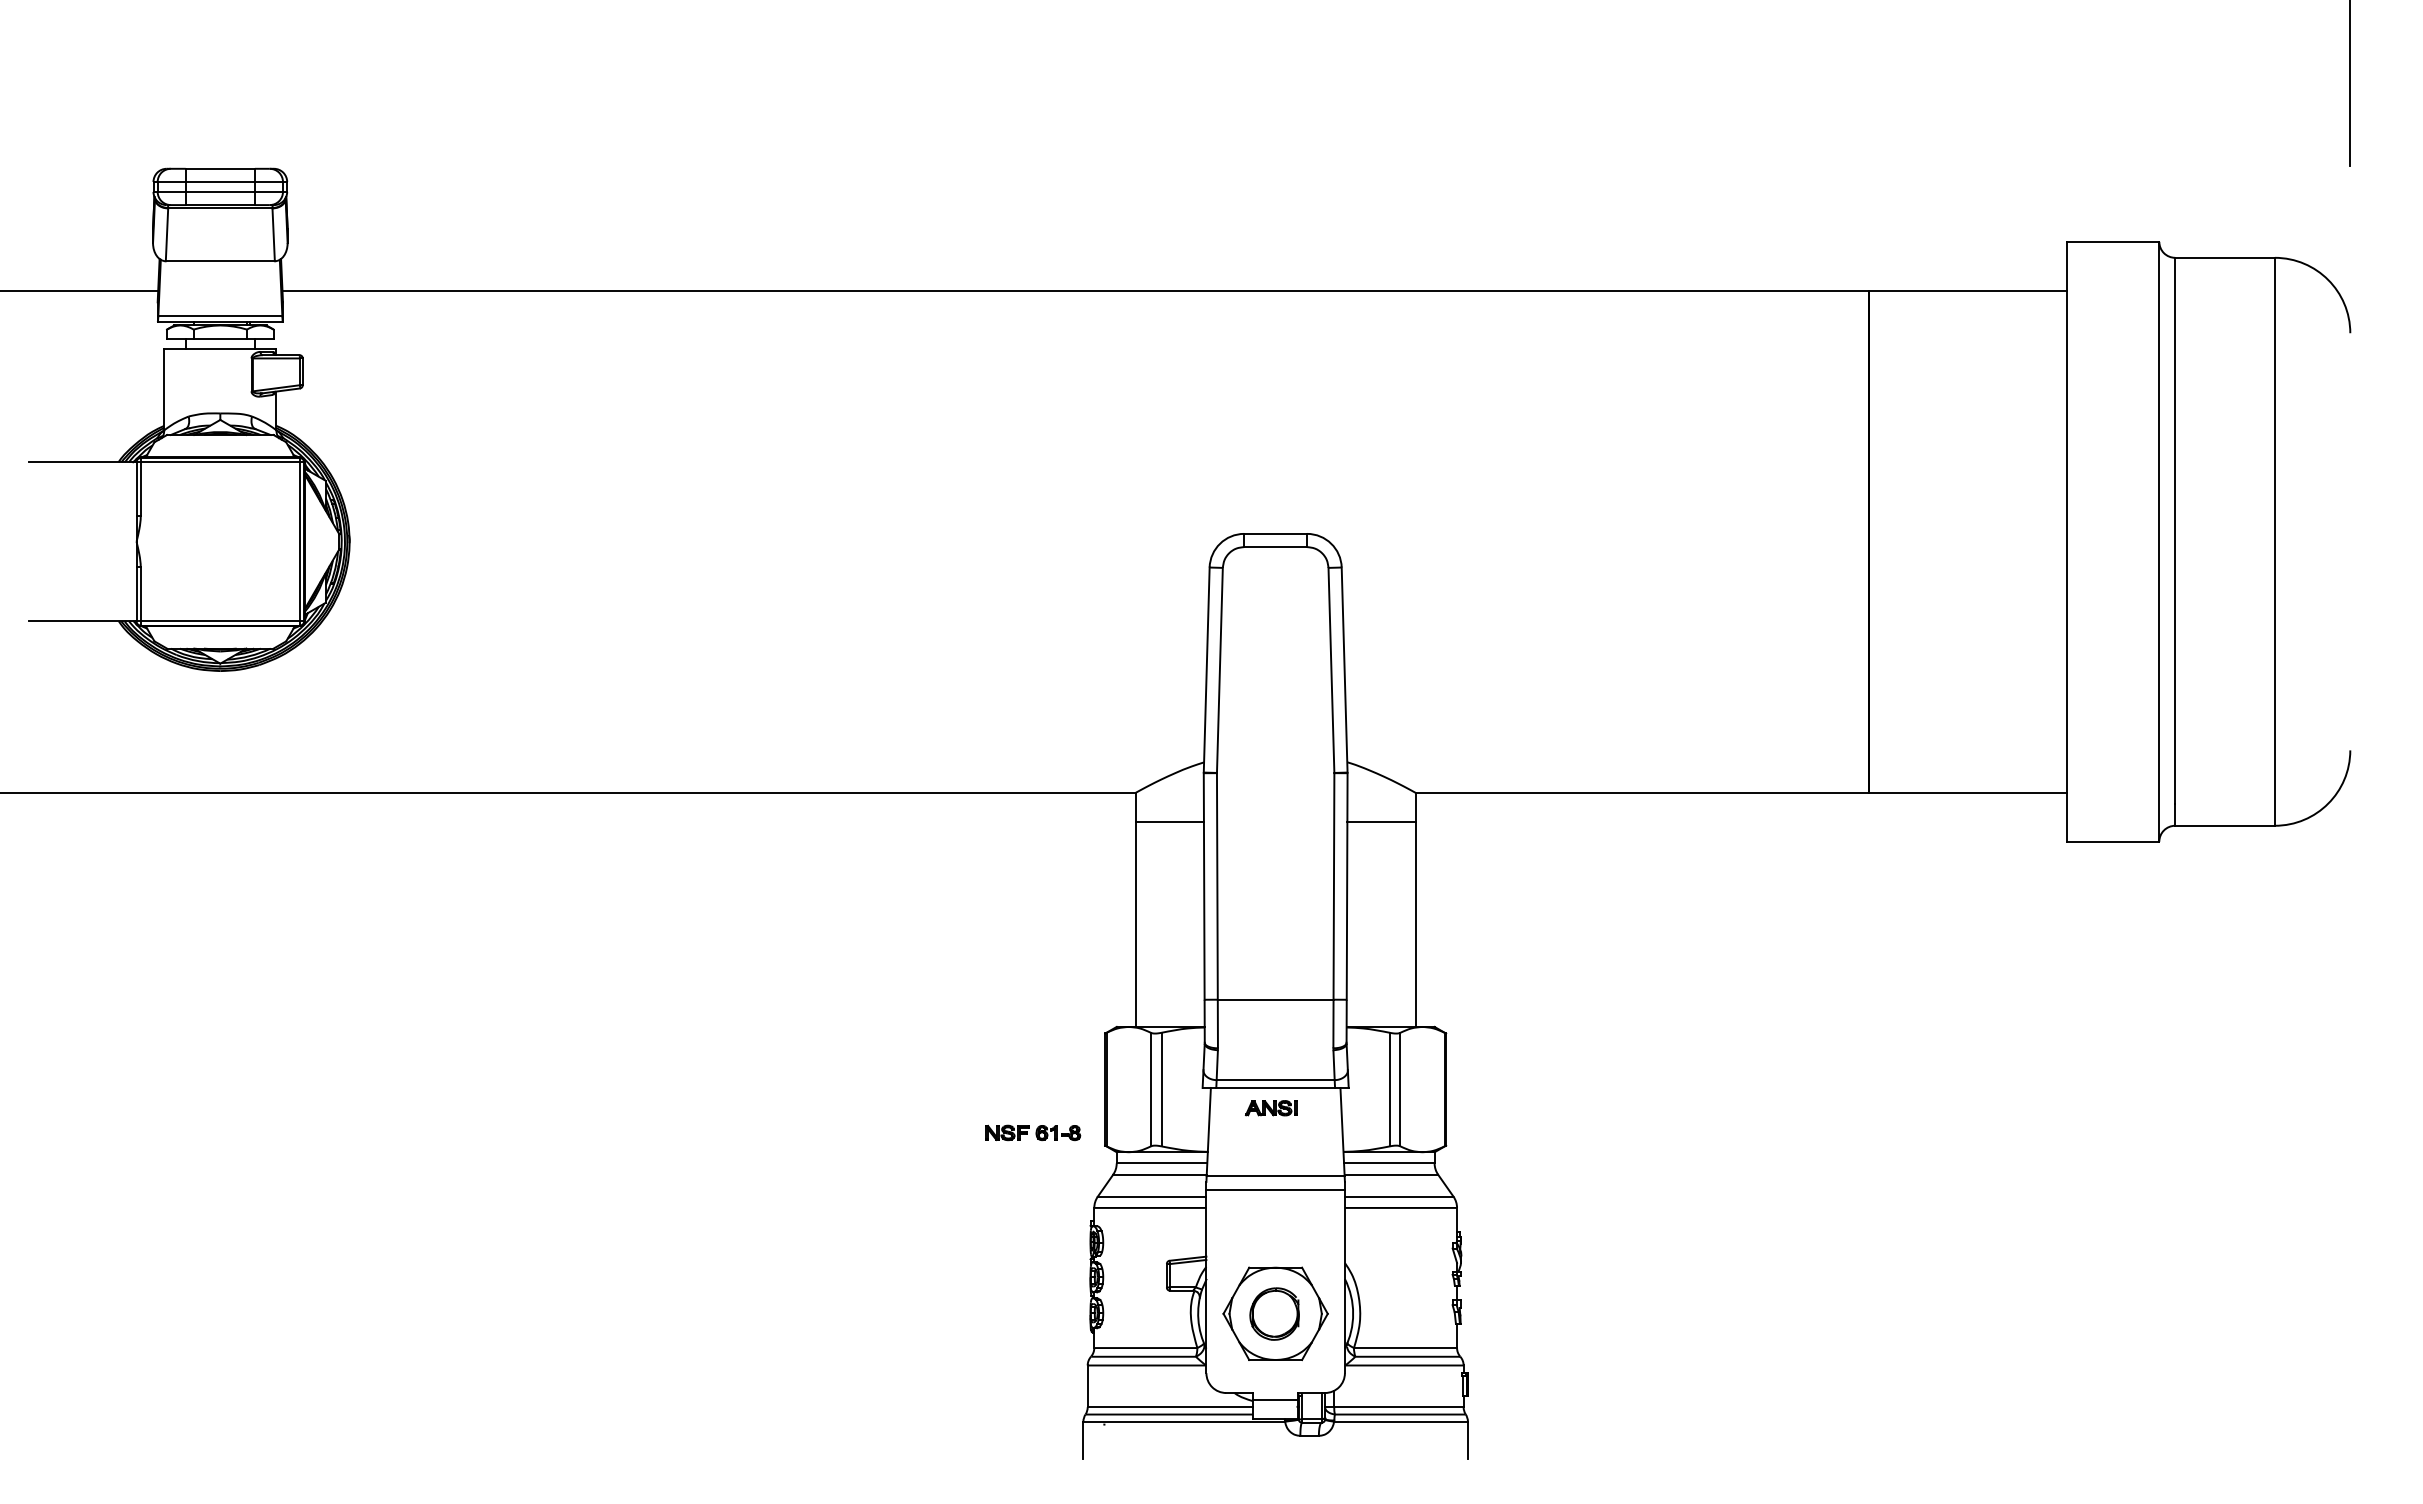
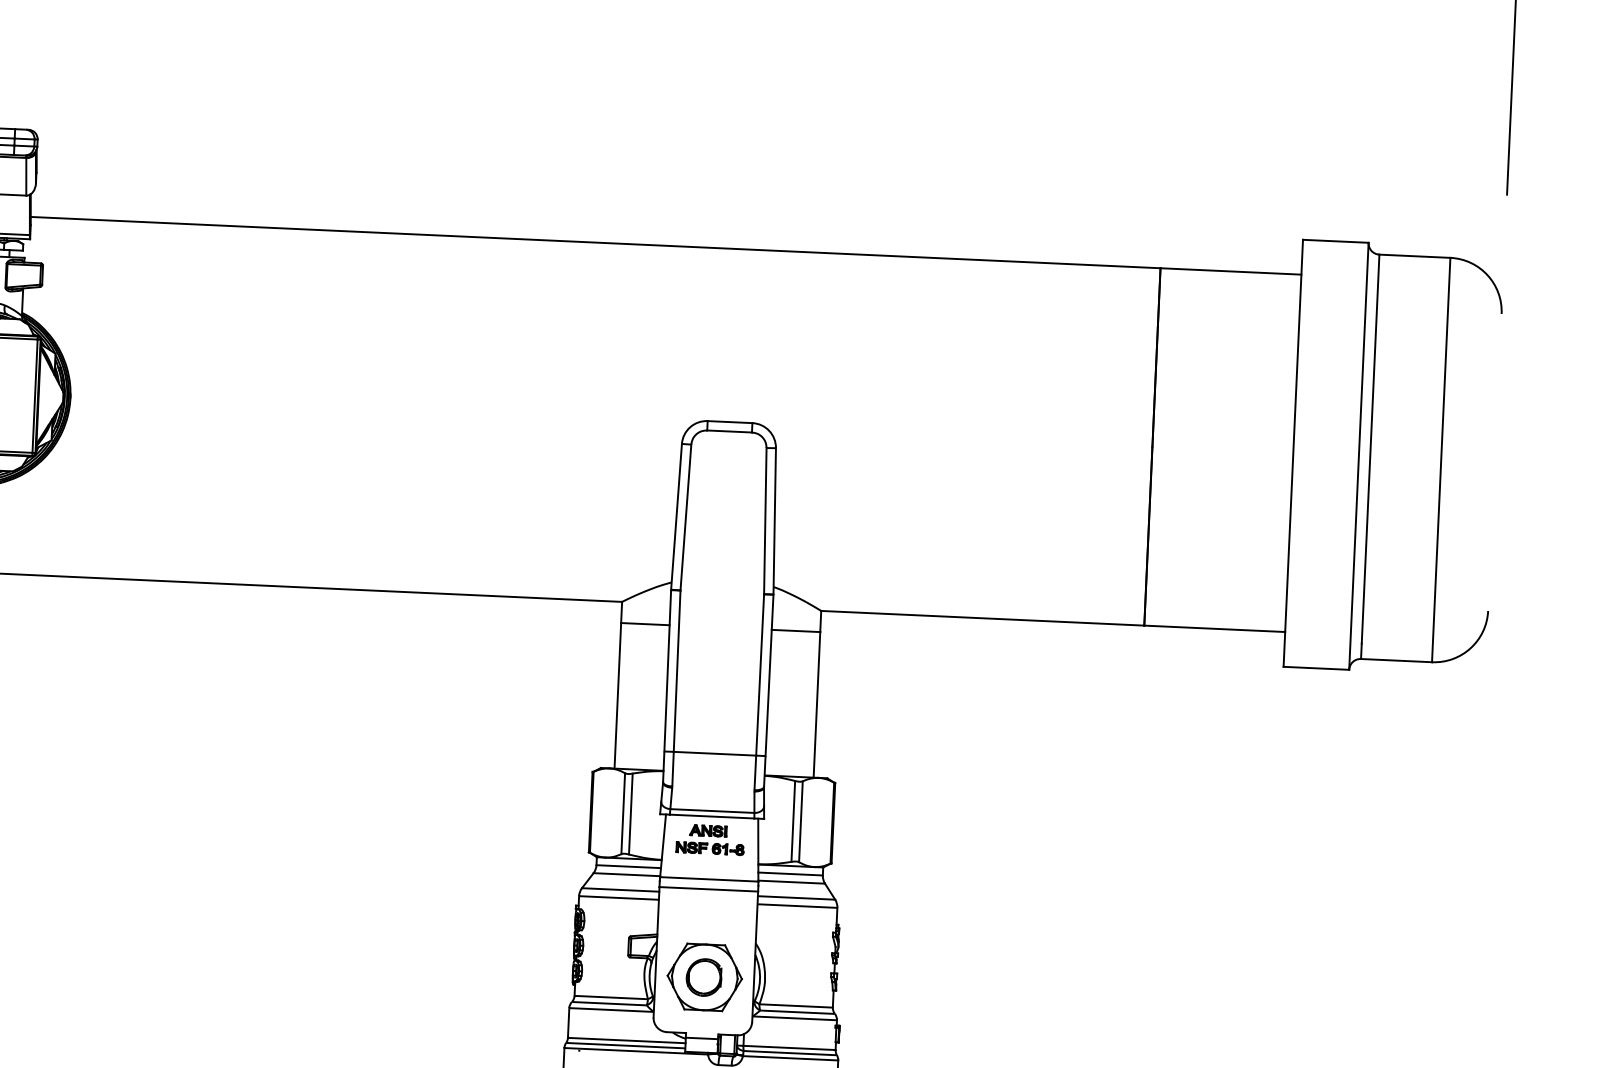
part: (1033, 1132) -> (710, 848), moved

